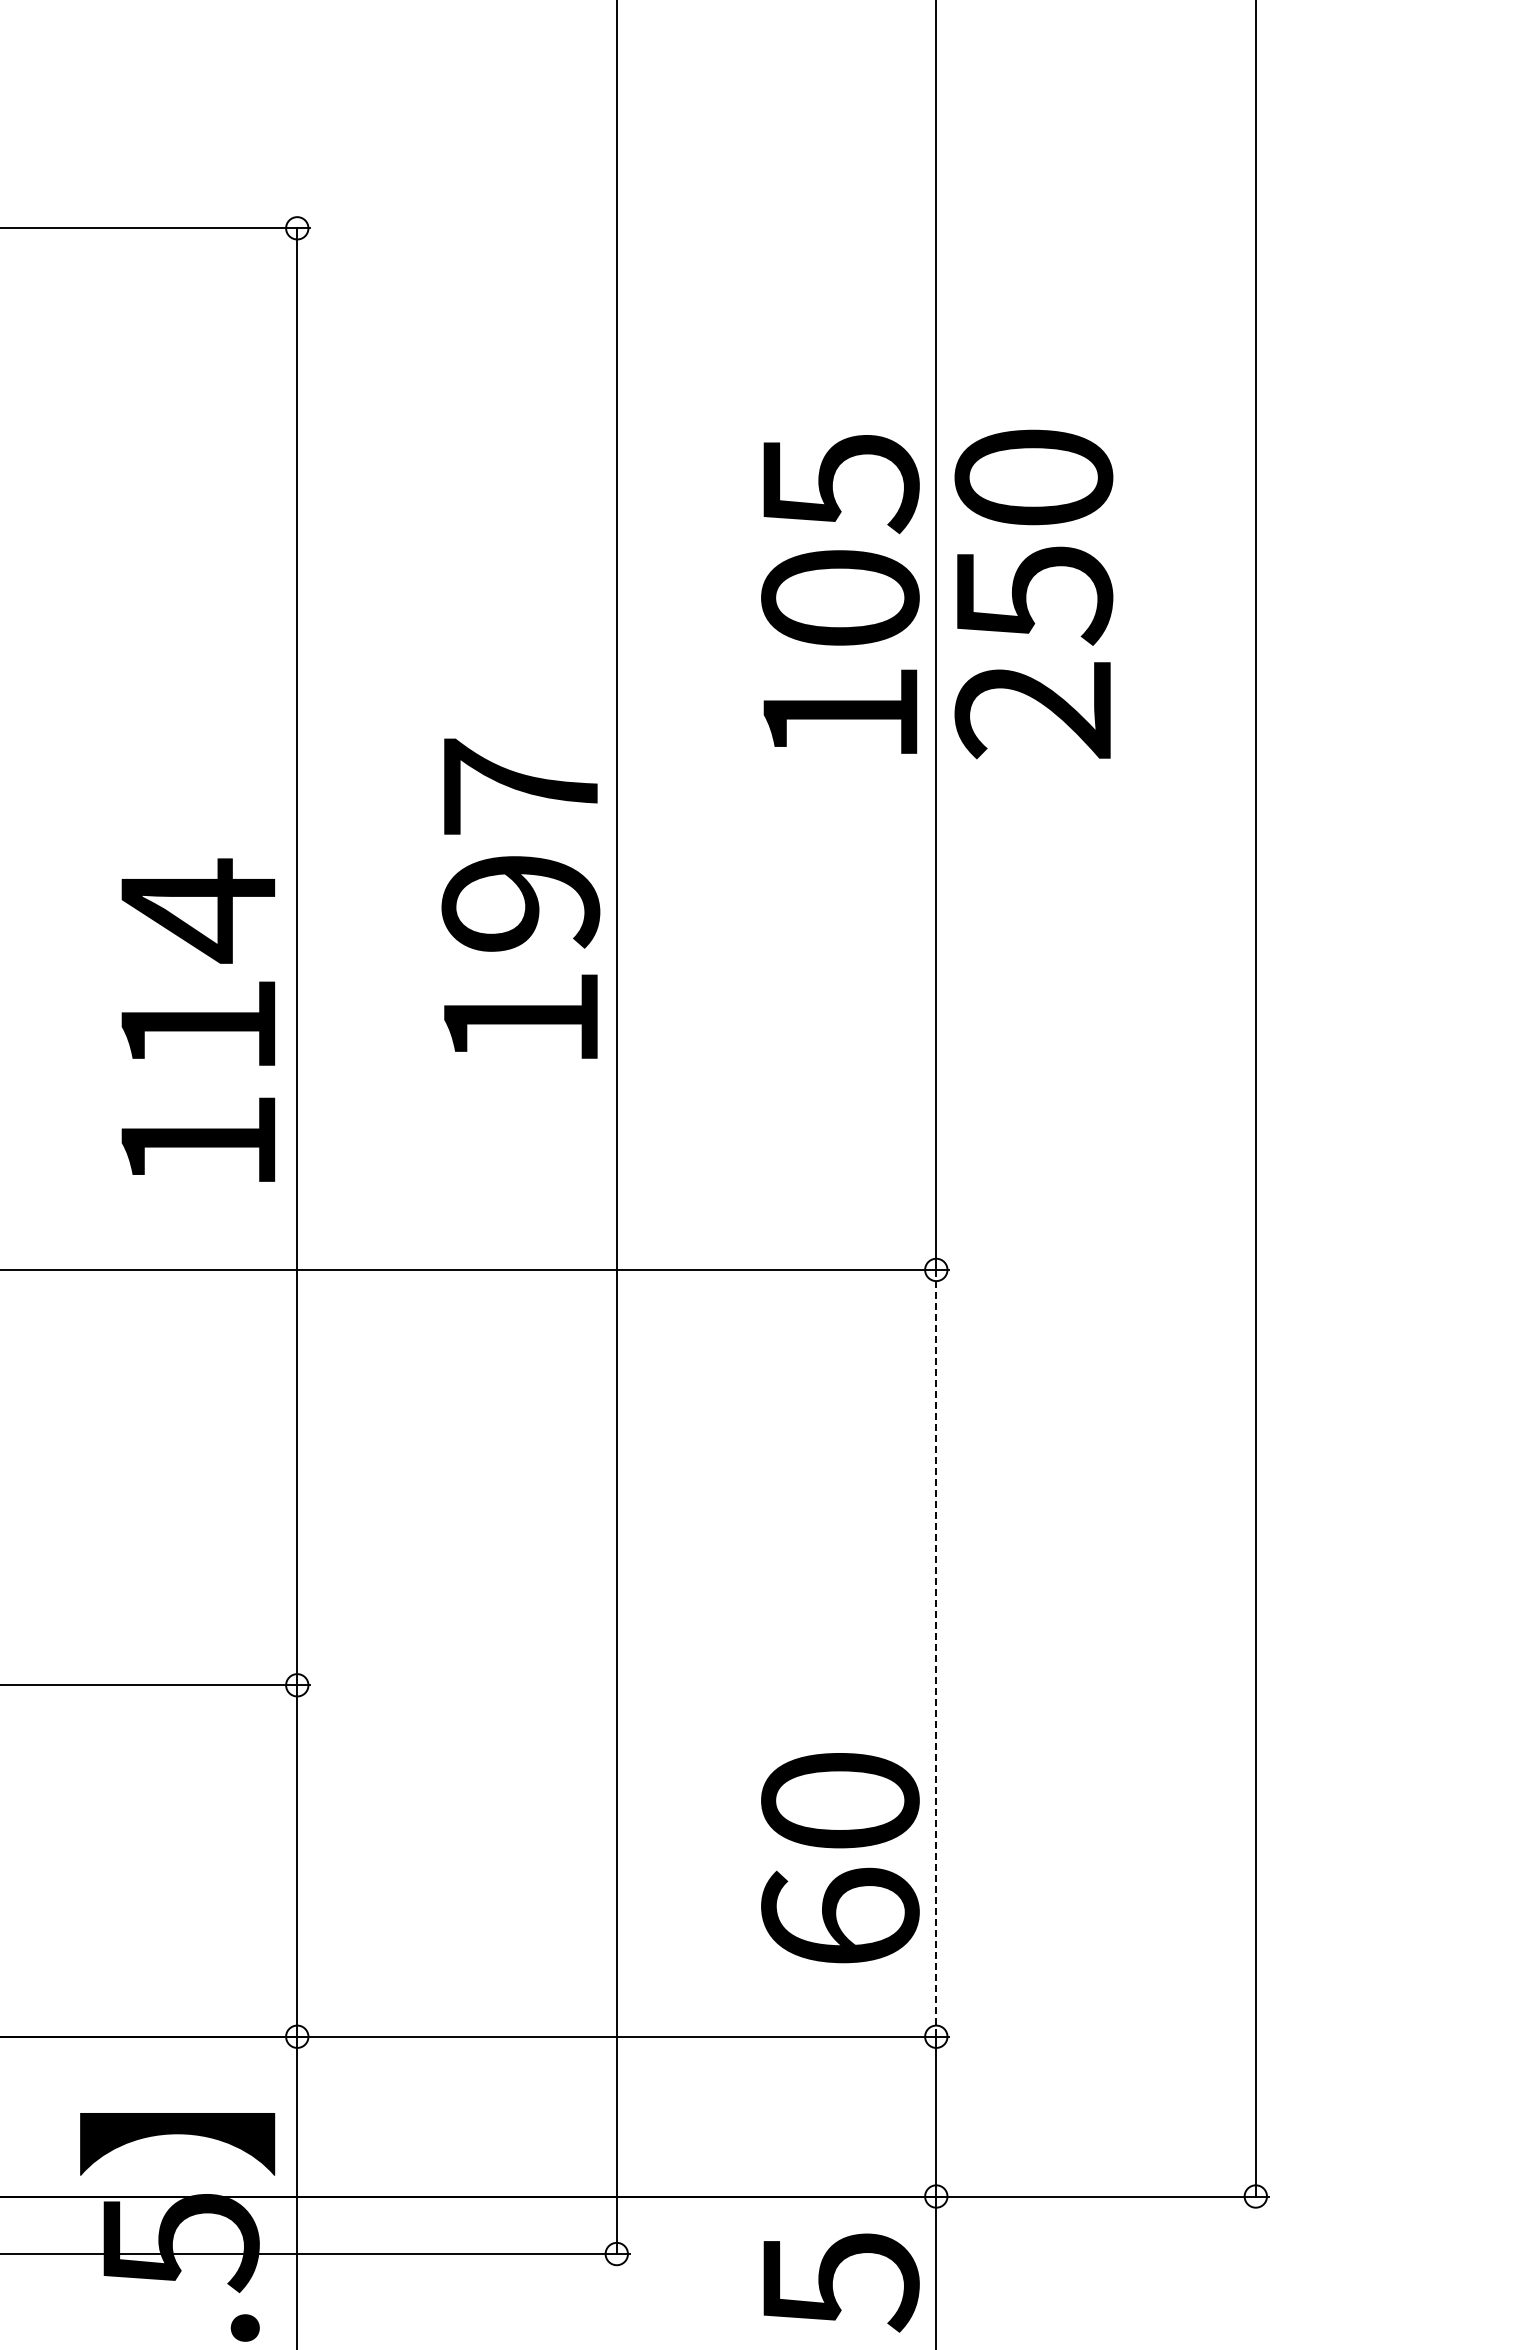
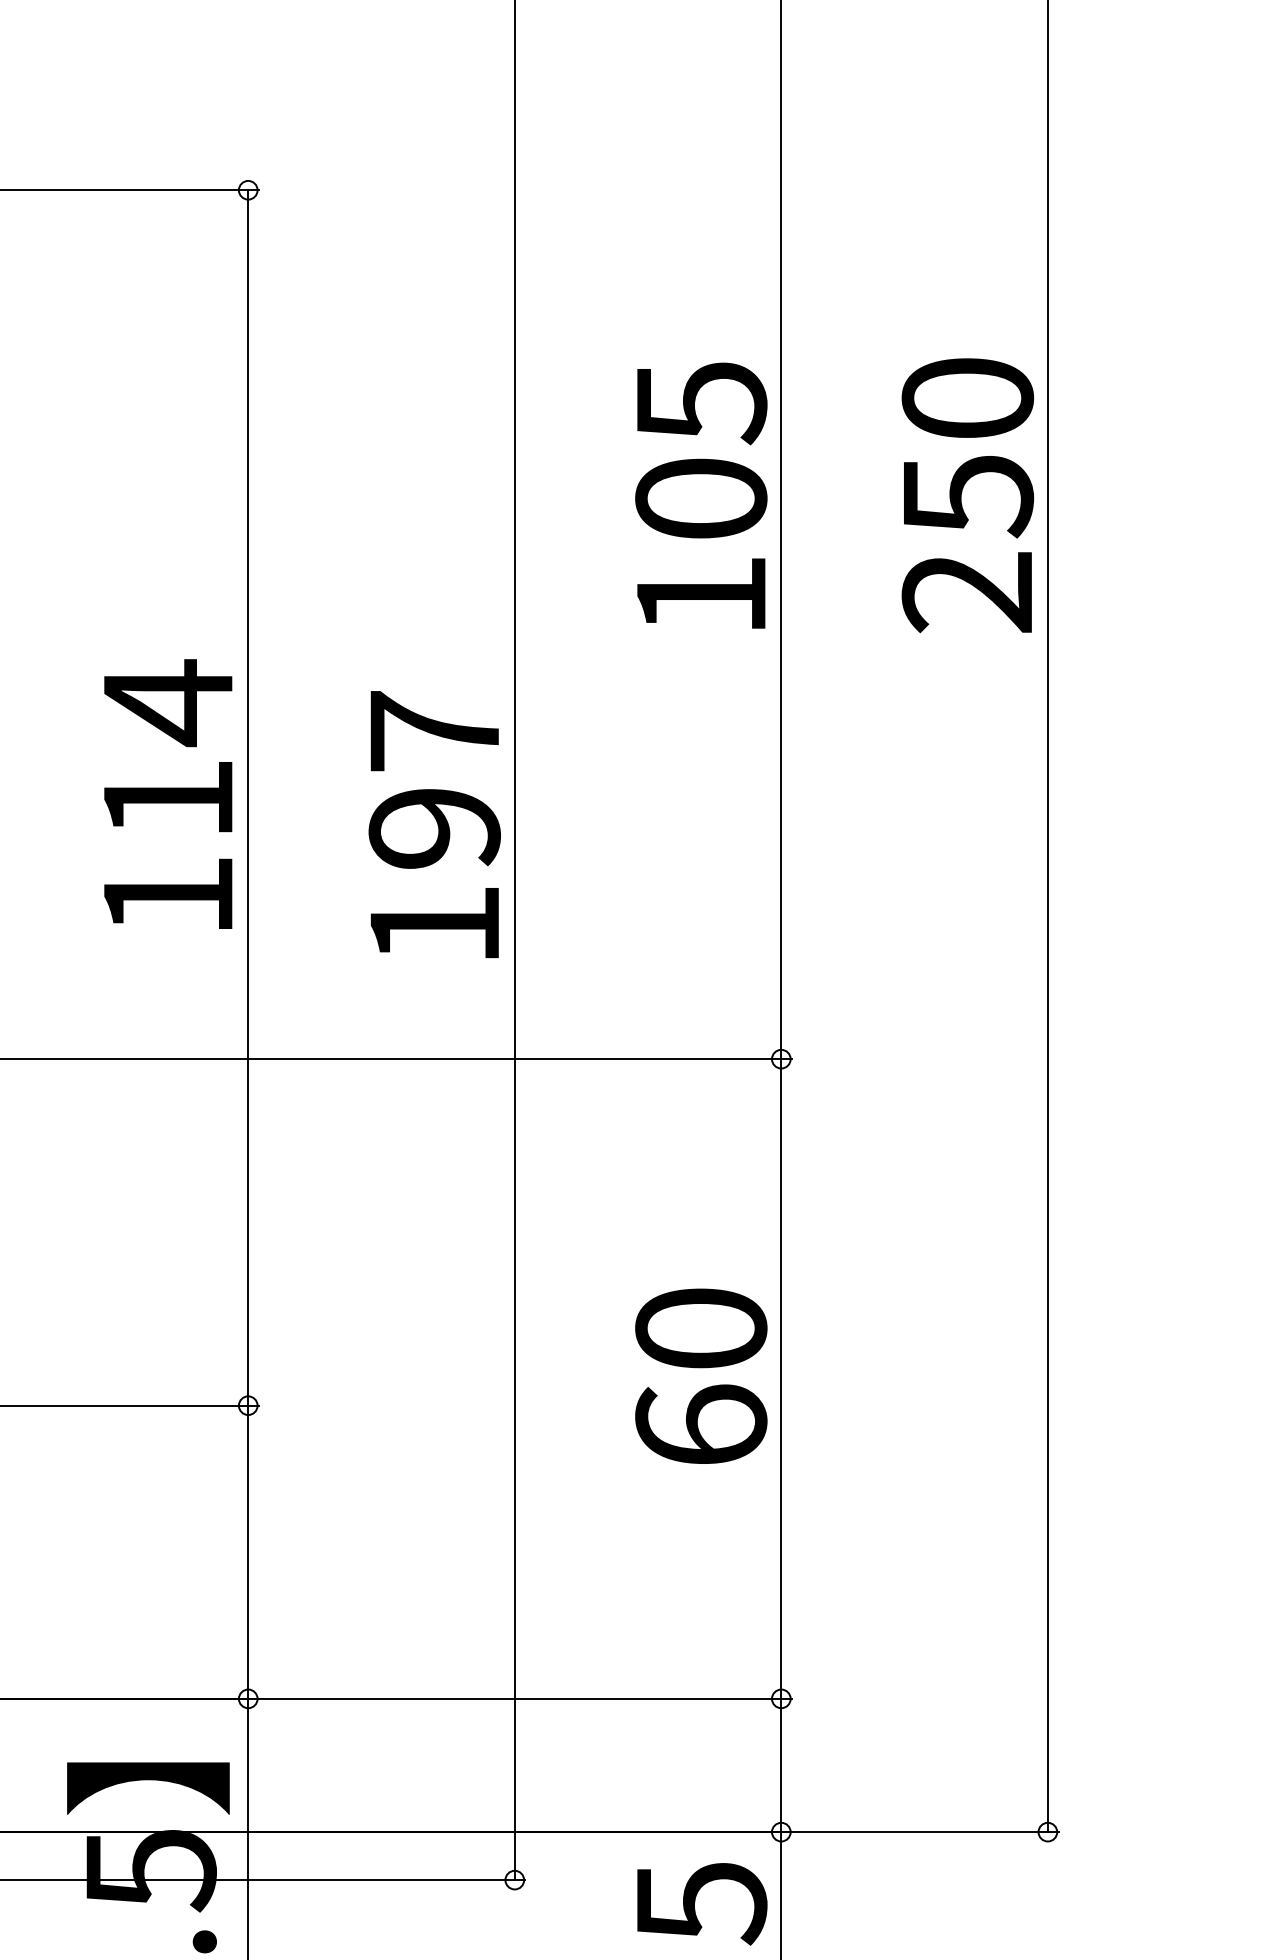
text: (1033, 594) -> (967, 495), moved
text: (520, 898) -> (434, 824), moved
text: (198, 1019) -> (168, 793), moved
line: (936, 1653) -> (781, 1379), dashed -> solid
text: (840, 1858) -> (701, 1376), moved

